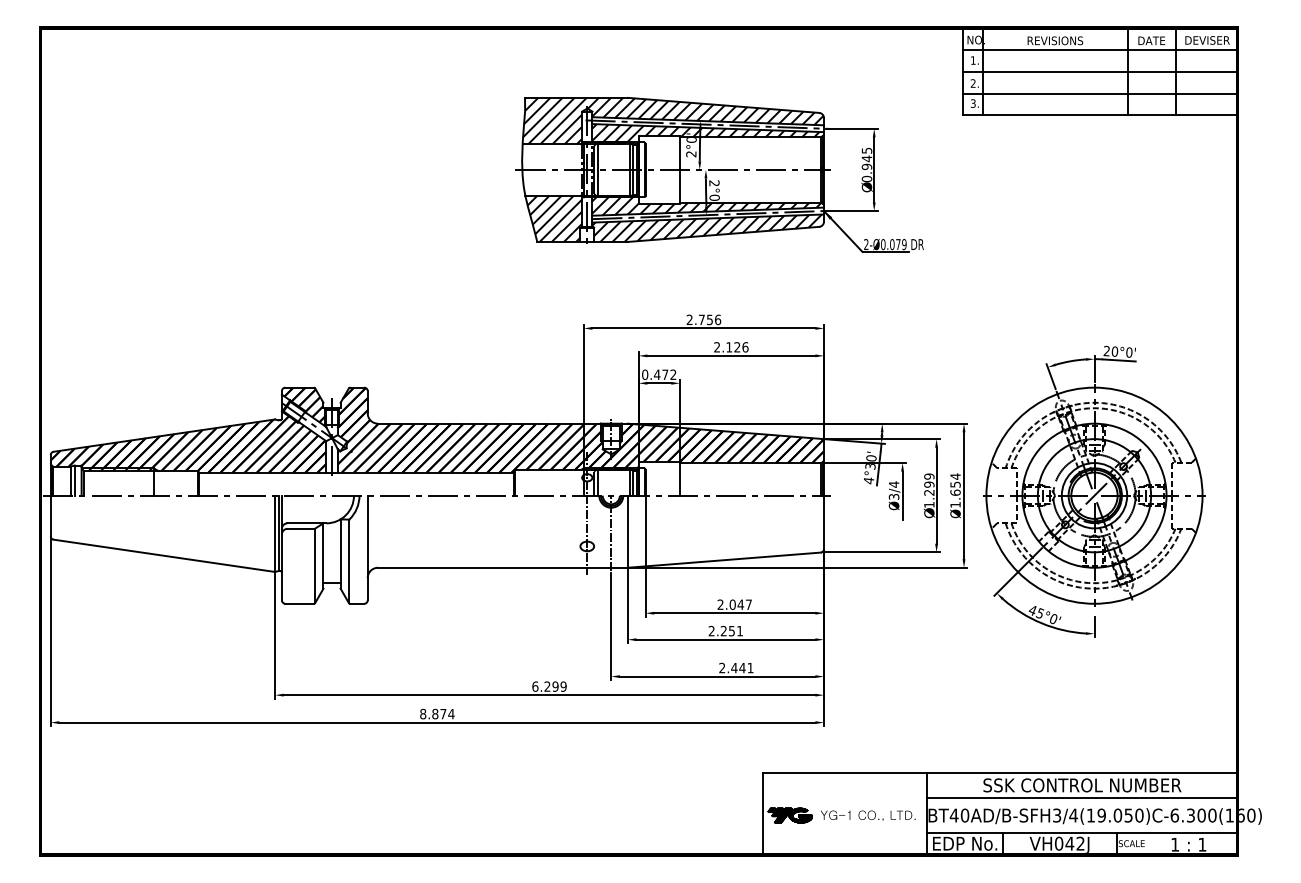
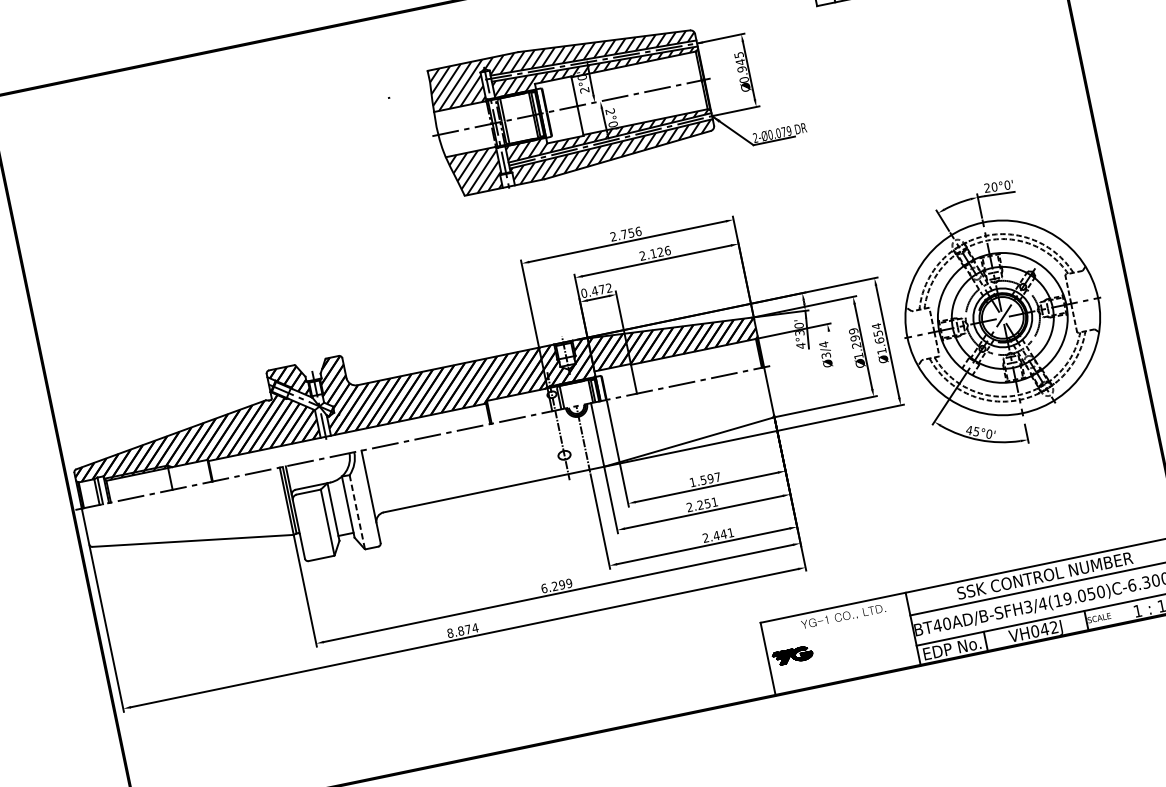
line: (902, 495) -> (833, 352), removed
line: (349, 561) -> (357, 512), solid -> dashed
text: (730, 604) -> (701, 480), 2.047 -> 1.597
text: (868, 815) -> (843, 616), moved

